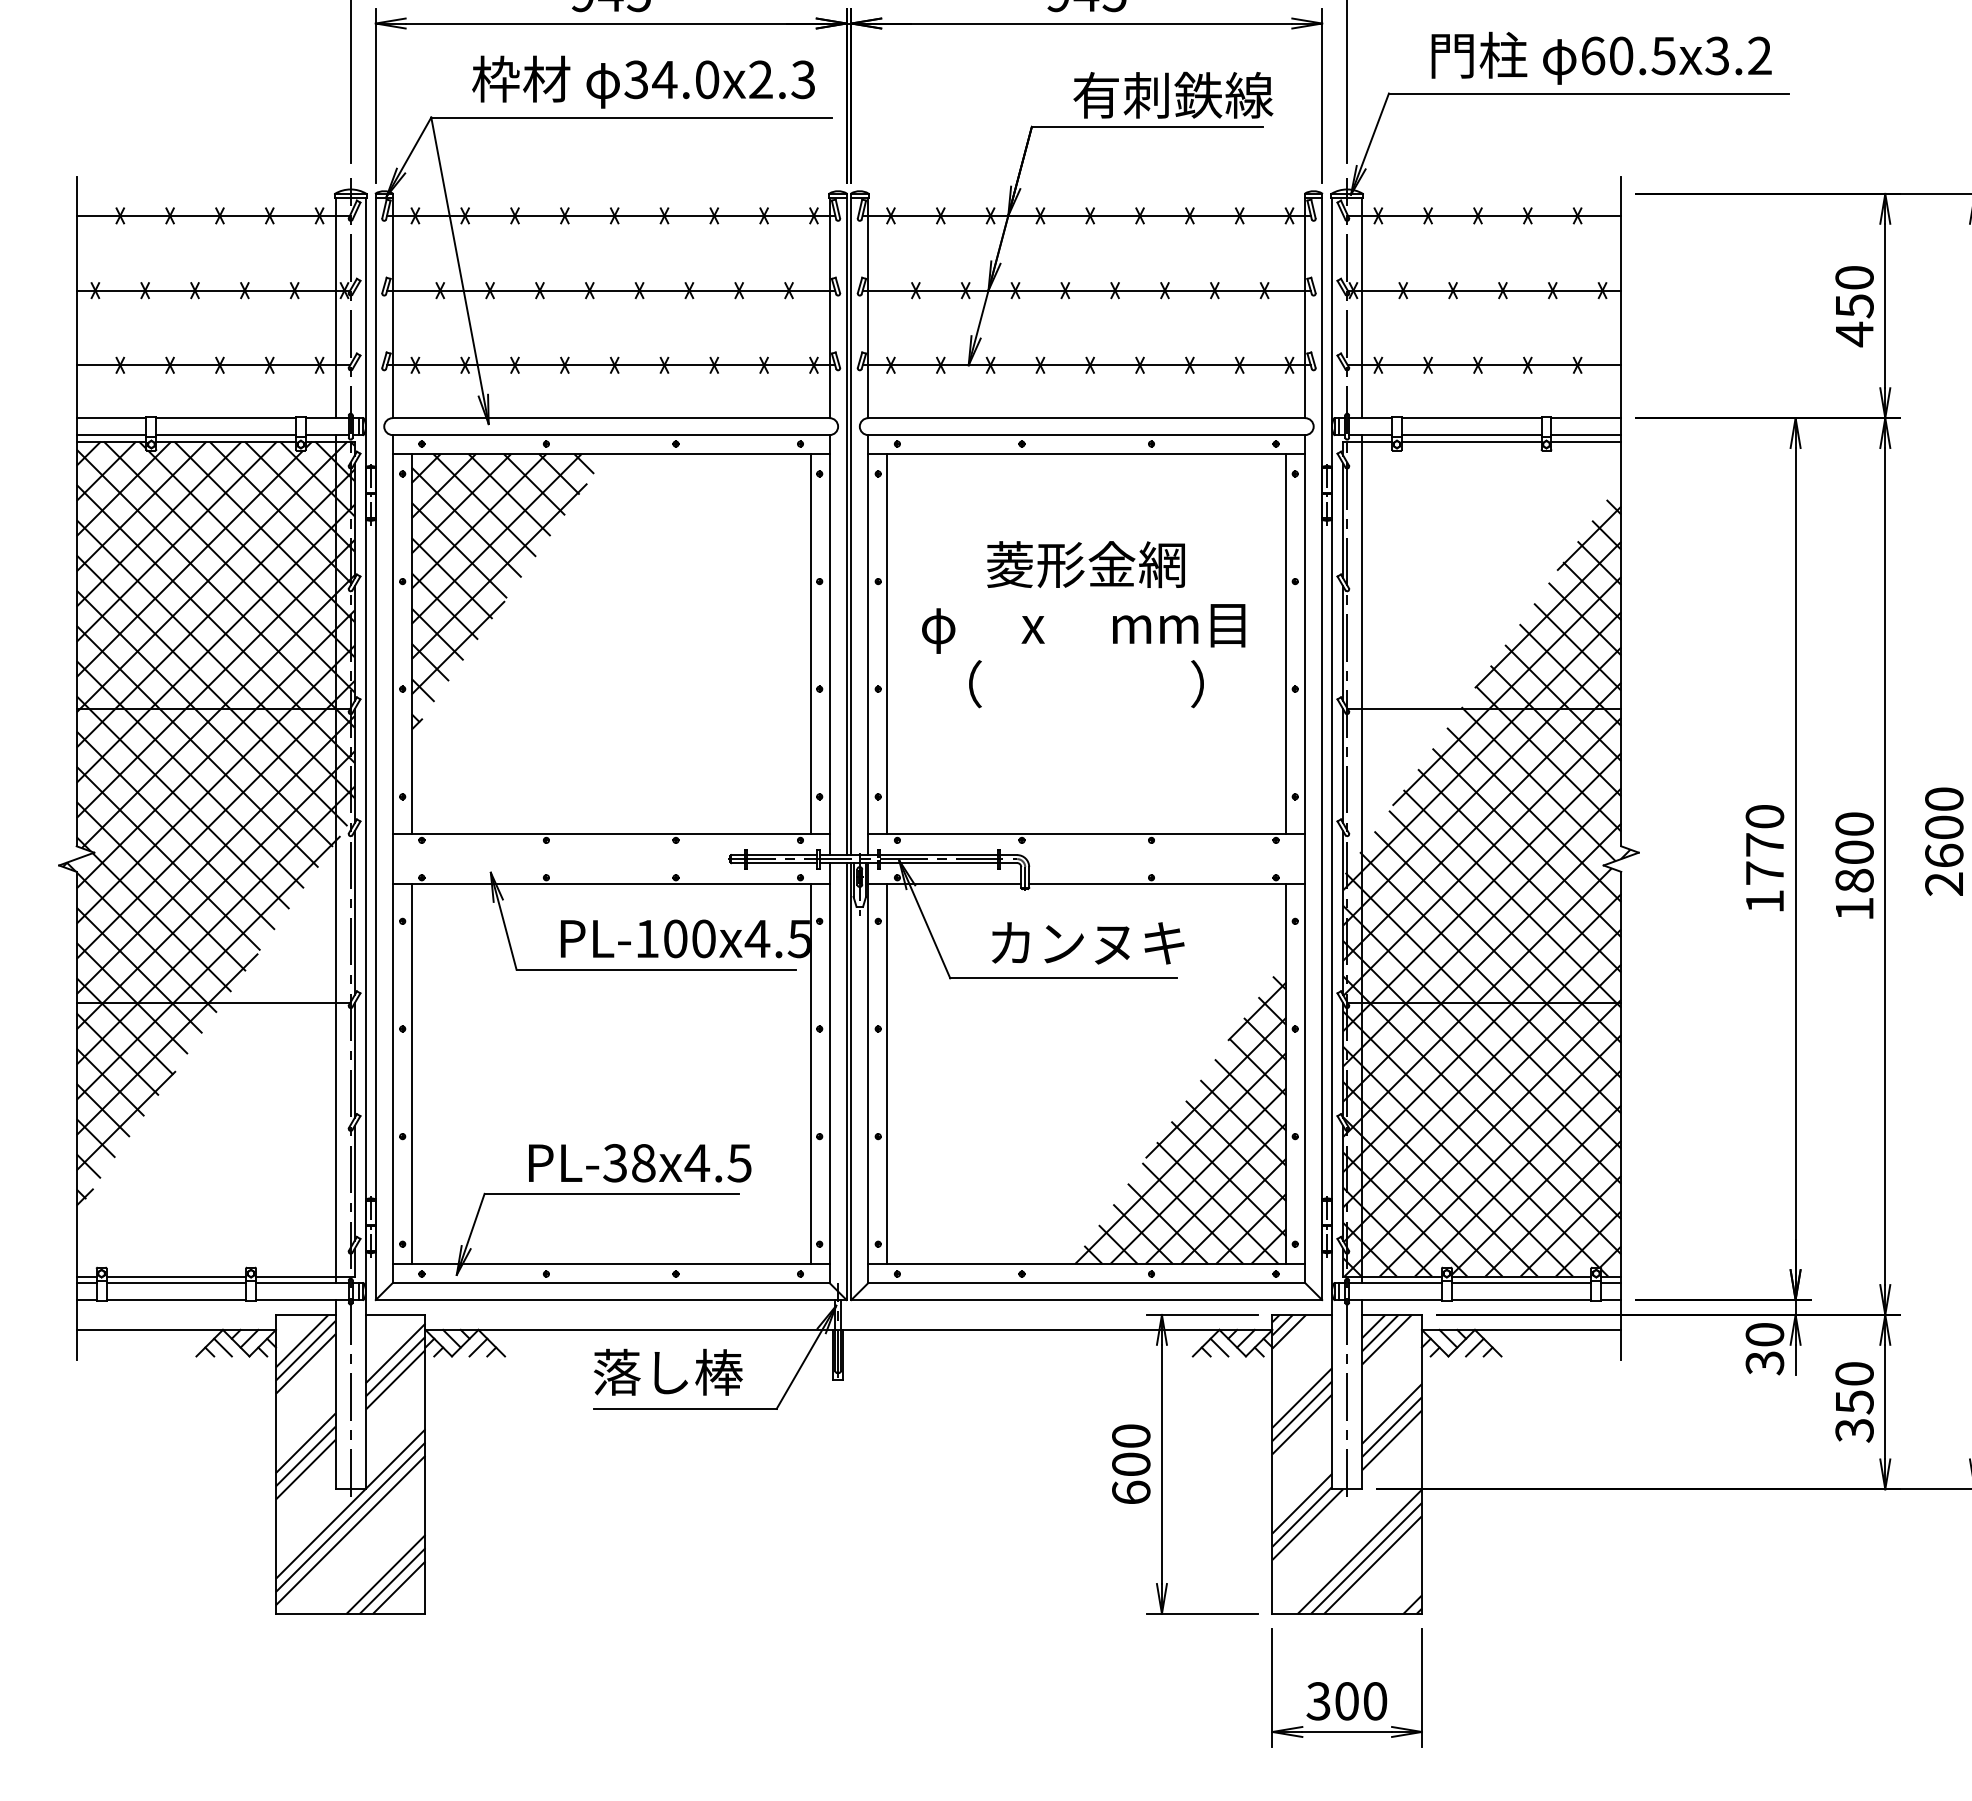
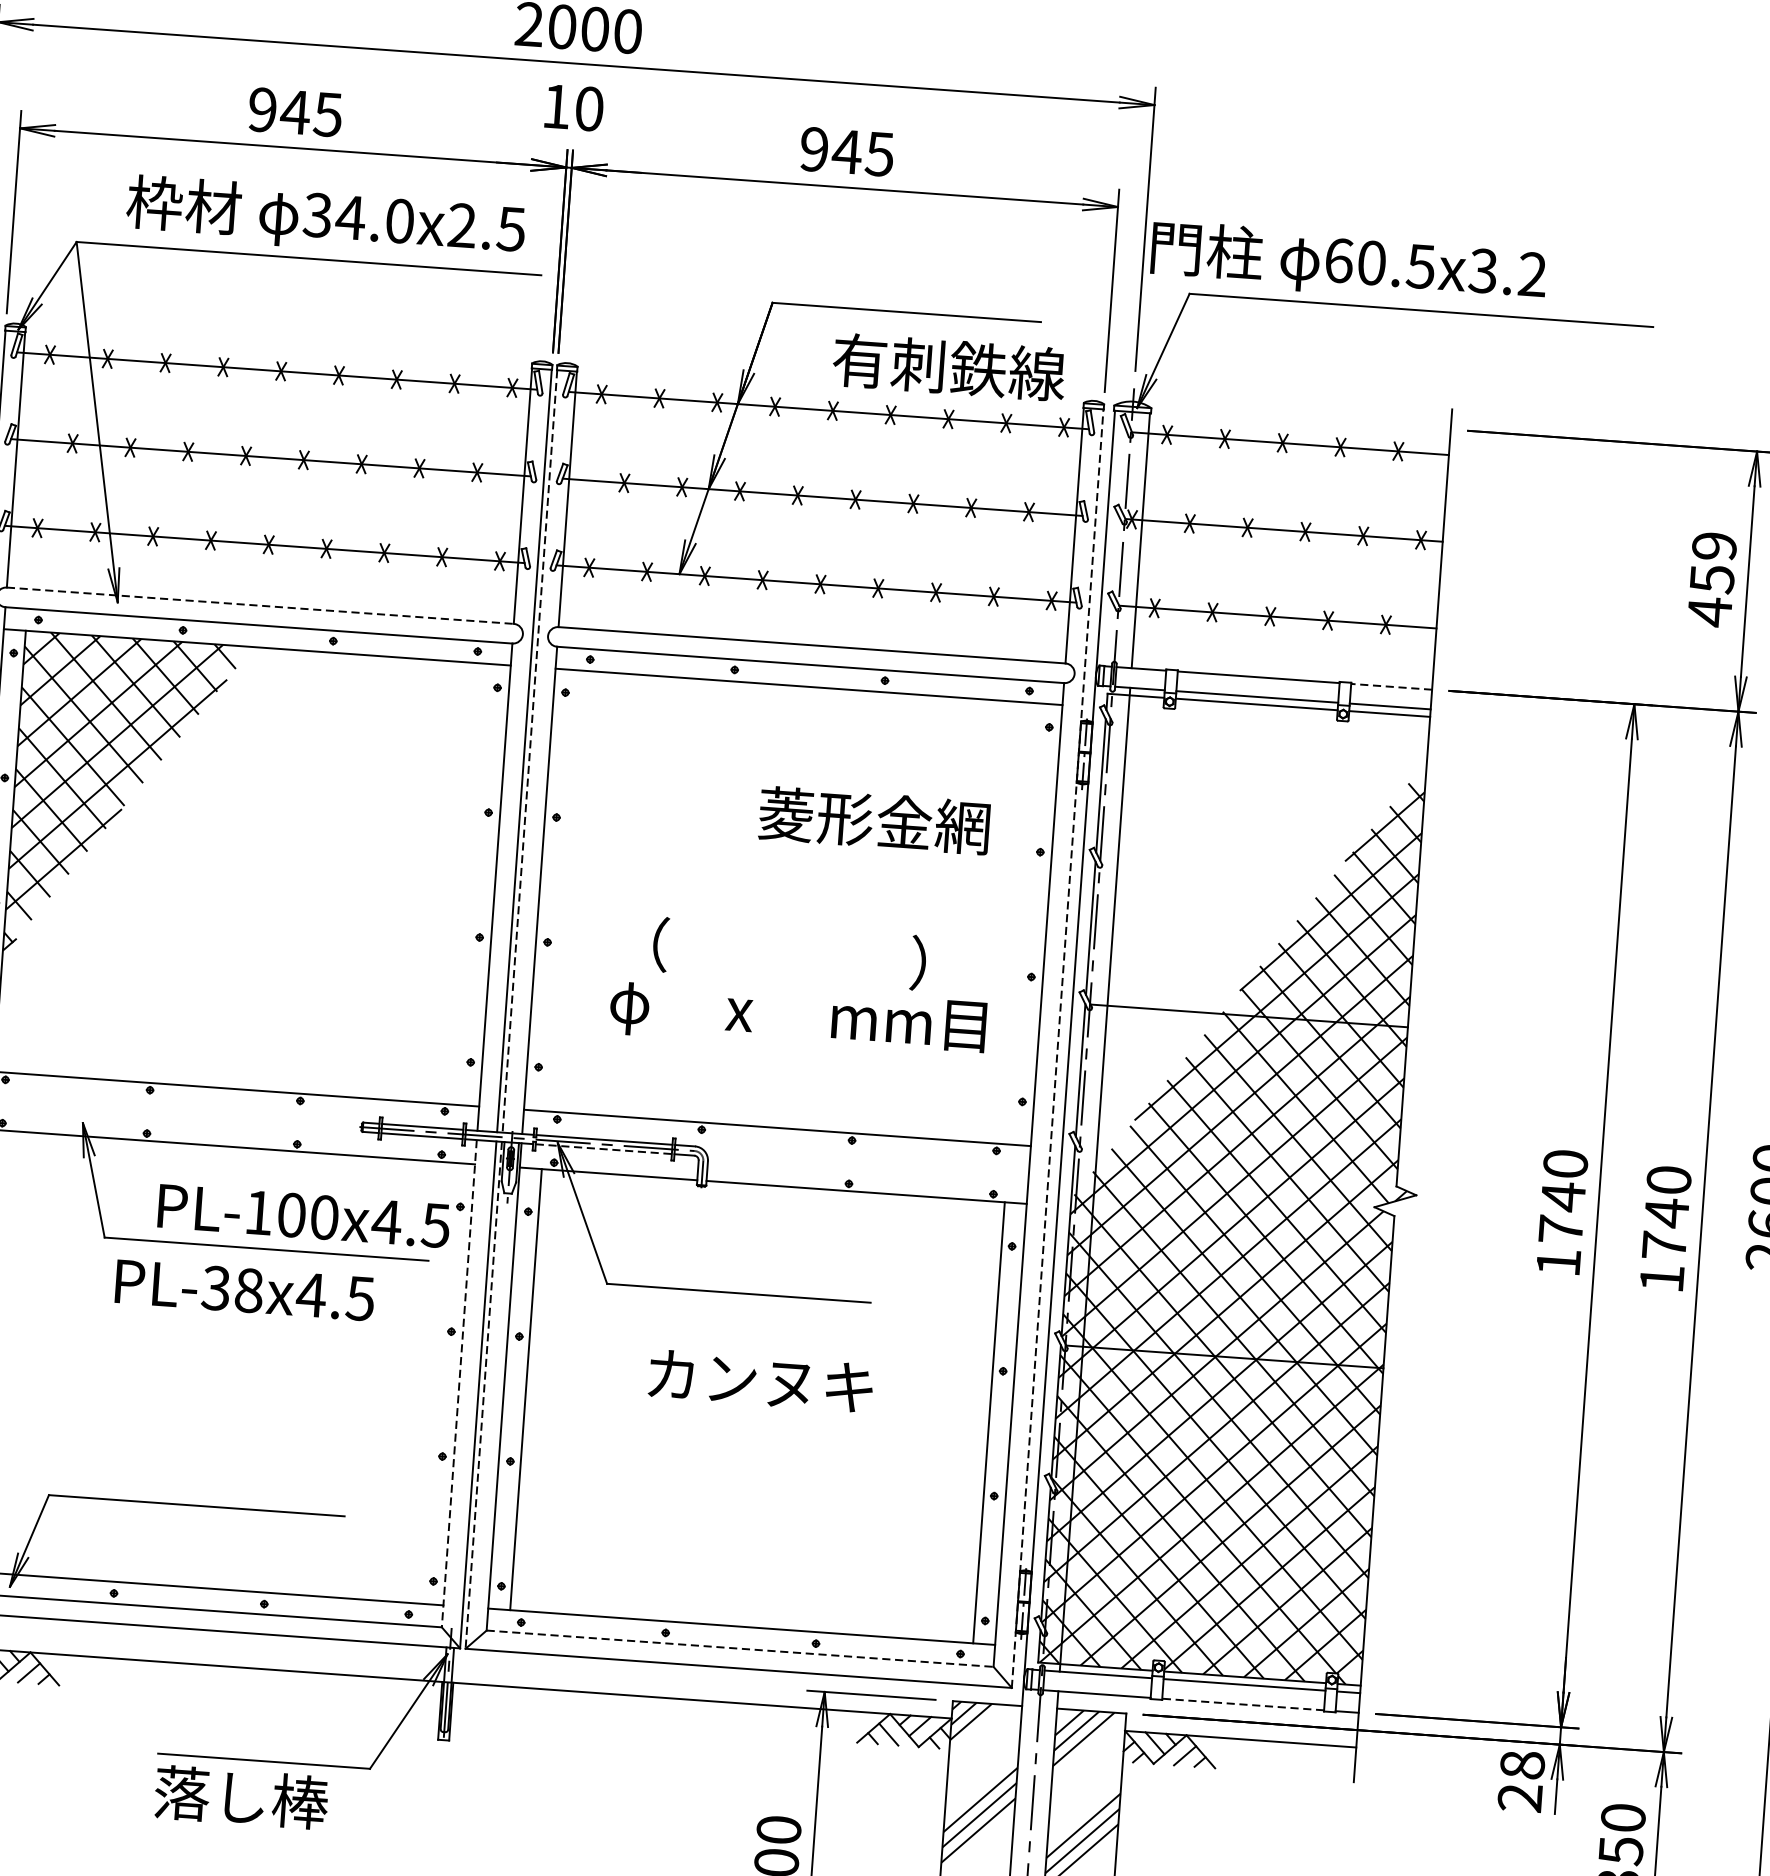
text: (1601, 57) -> (1348, 263), moved
text: (803, 79) -> (511, 228), 34.0x2.3 -> 34.0x2.5
text: (1173, 94) -> (949, 366), moved
text: (1854, 277) -> (1714, 545), 450 -> 459
line: (611, 418) -> (260, 606), solid -> dashed
line: (1586, 418) -> (1391, 687), solid -> dashed
line: (851, 526) -> (530, 751), solid -> dashed
text: (1085, 564) -> (873, 820), moved
text: (1083, 628) -> (797, 1017), moved
line: (810, 644) -> (472, 884), removed
line: (887, 644) -> (562, 891), removed
line: (1286, 644) -> (1024, 924), removed
line: (1322, 748) -> (1058, 1048), solid -> dashed
text: (1764, 844) -> (1562, 1196), 1770 -> 1740
line: (939, 863) -> (604, 1149), solid -> dashed
text: (1854, 865) -> (1665, 1228), 1800 -> 1740
text: (1088, 943) -> (761, 1381), moved
line: (829, 1073) -> (459, 1384), solid -> dashed
line: (810, 1074) -> (436, 1383), removed
line: (851, 1082) -> (483, 1396), solid -> dashed
hatch: (1180, 1120) -> (862, 1467), removed
text: (640, 1163) -> (245, 1290), moved
line: (1087, 1283) -> (740, 1649), solid -> dashed
line: (1521, 1300) -> (1243, 1705), solid -> dashed
text: (1764, 1349) -> (1520, 1782), 30 -> 28
text: (668, 1371) -> (241, 1796), moved

